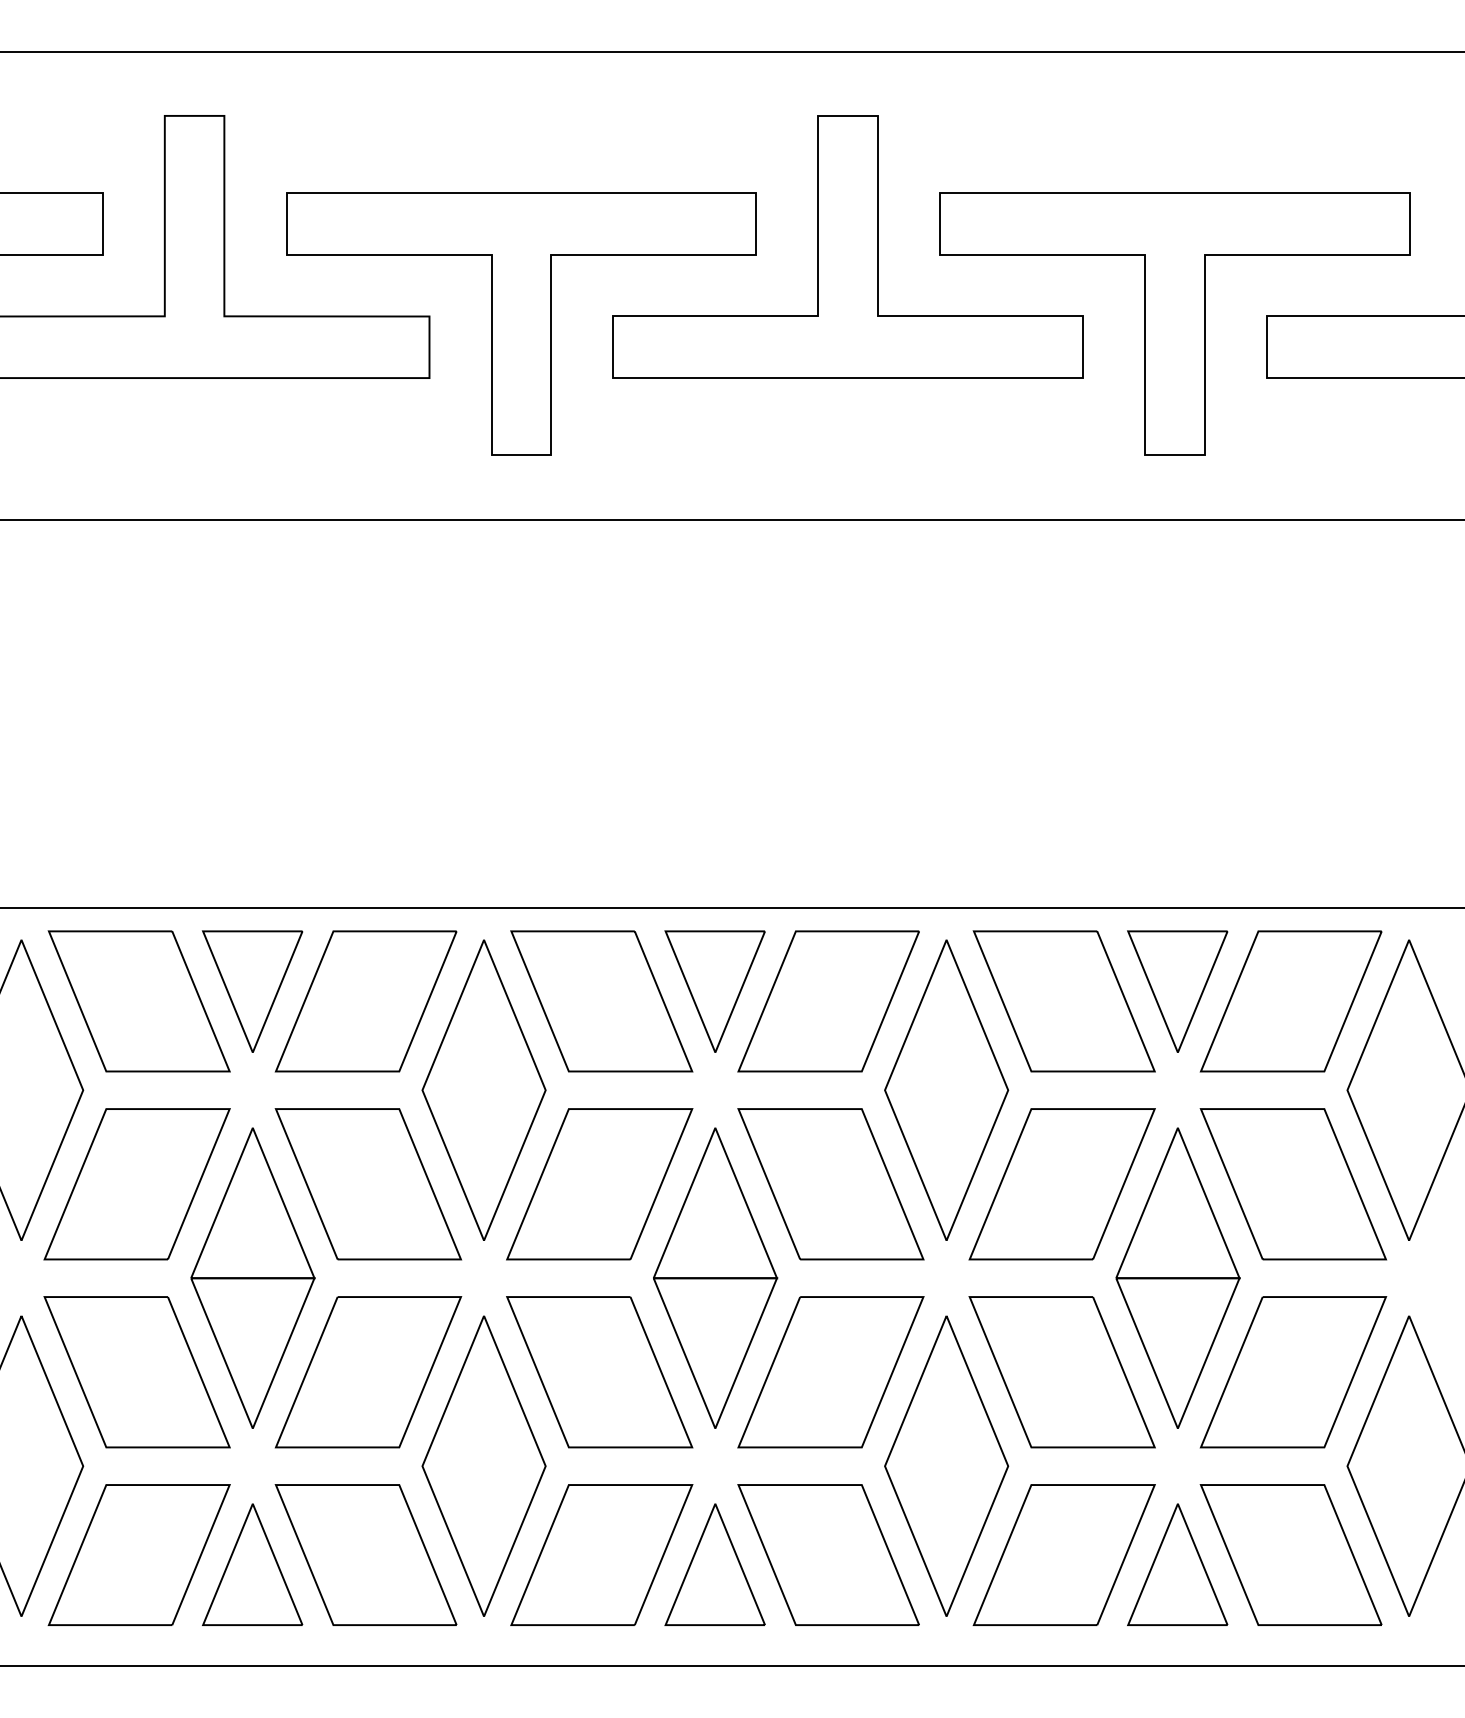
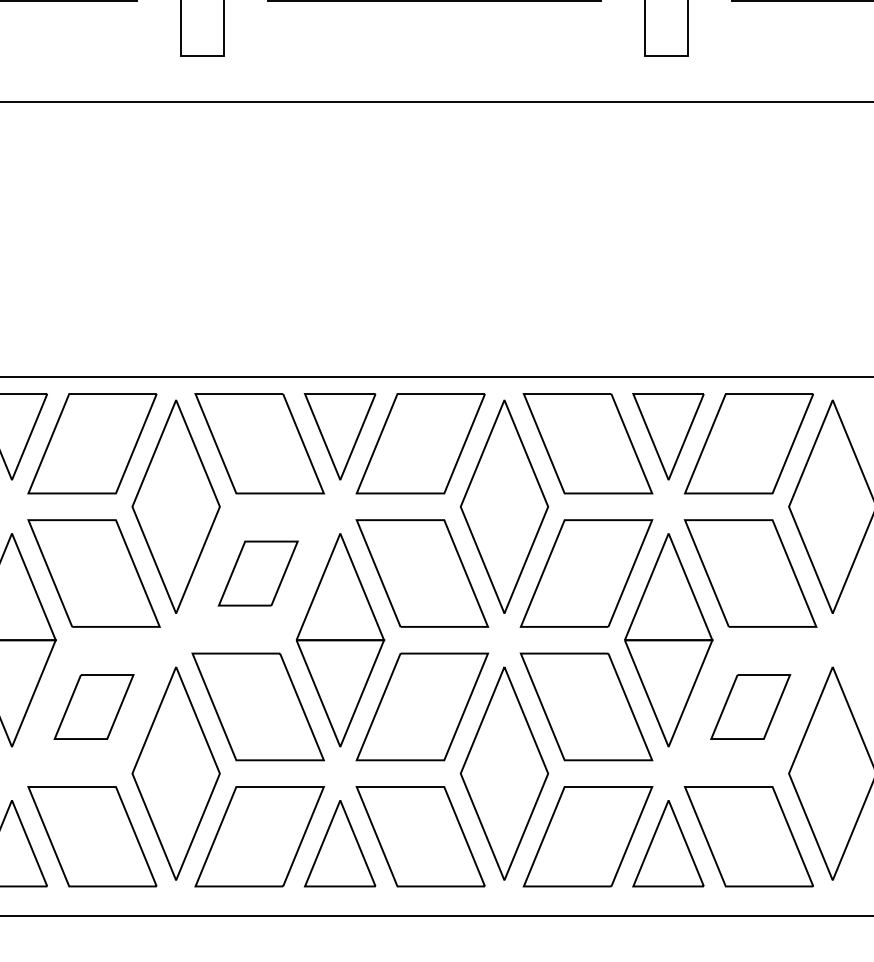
part: (599, 1184) -> (258, 573), size x0.6
part: (368, 1372) -> (94, 707), size x0.6
part: (1293, 1372) -> (750, 707), size x0.6

